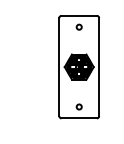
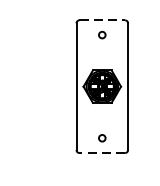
line: (79, 15) -> (102, 19), solid -> dashed
line: (79, 118) -> (102, 153), solid -> dashed

